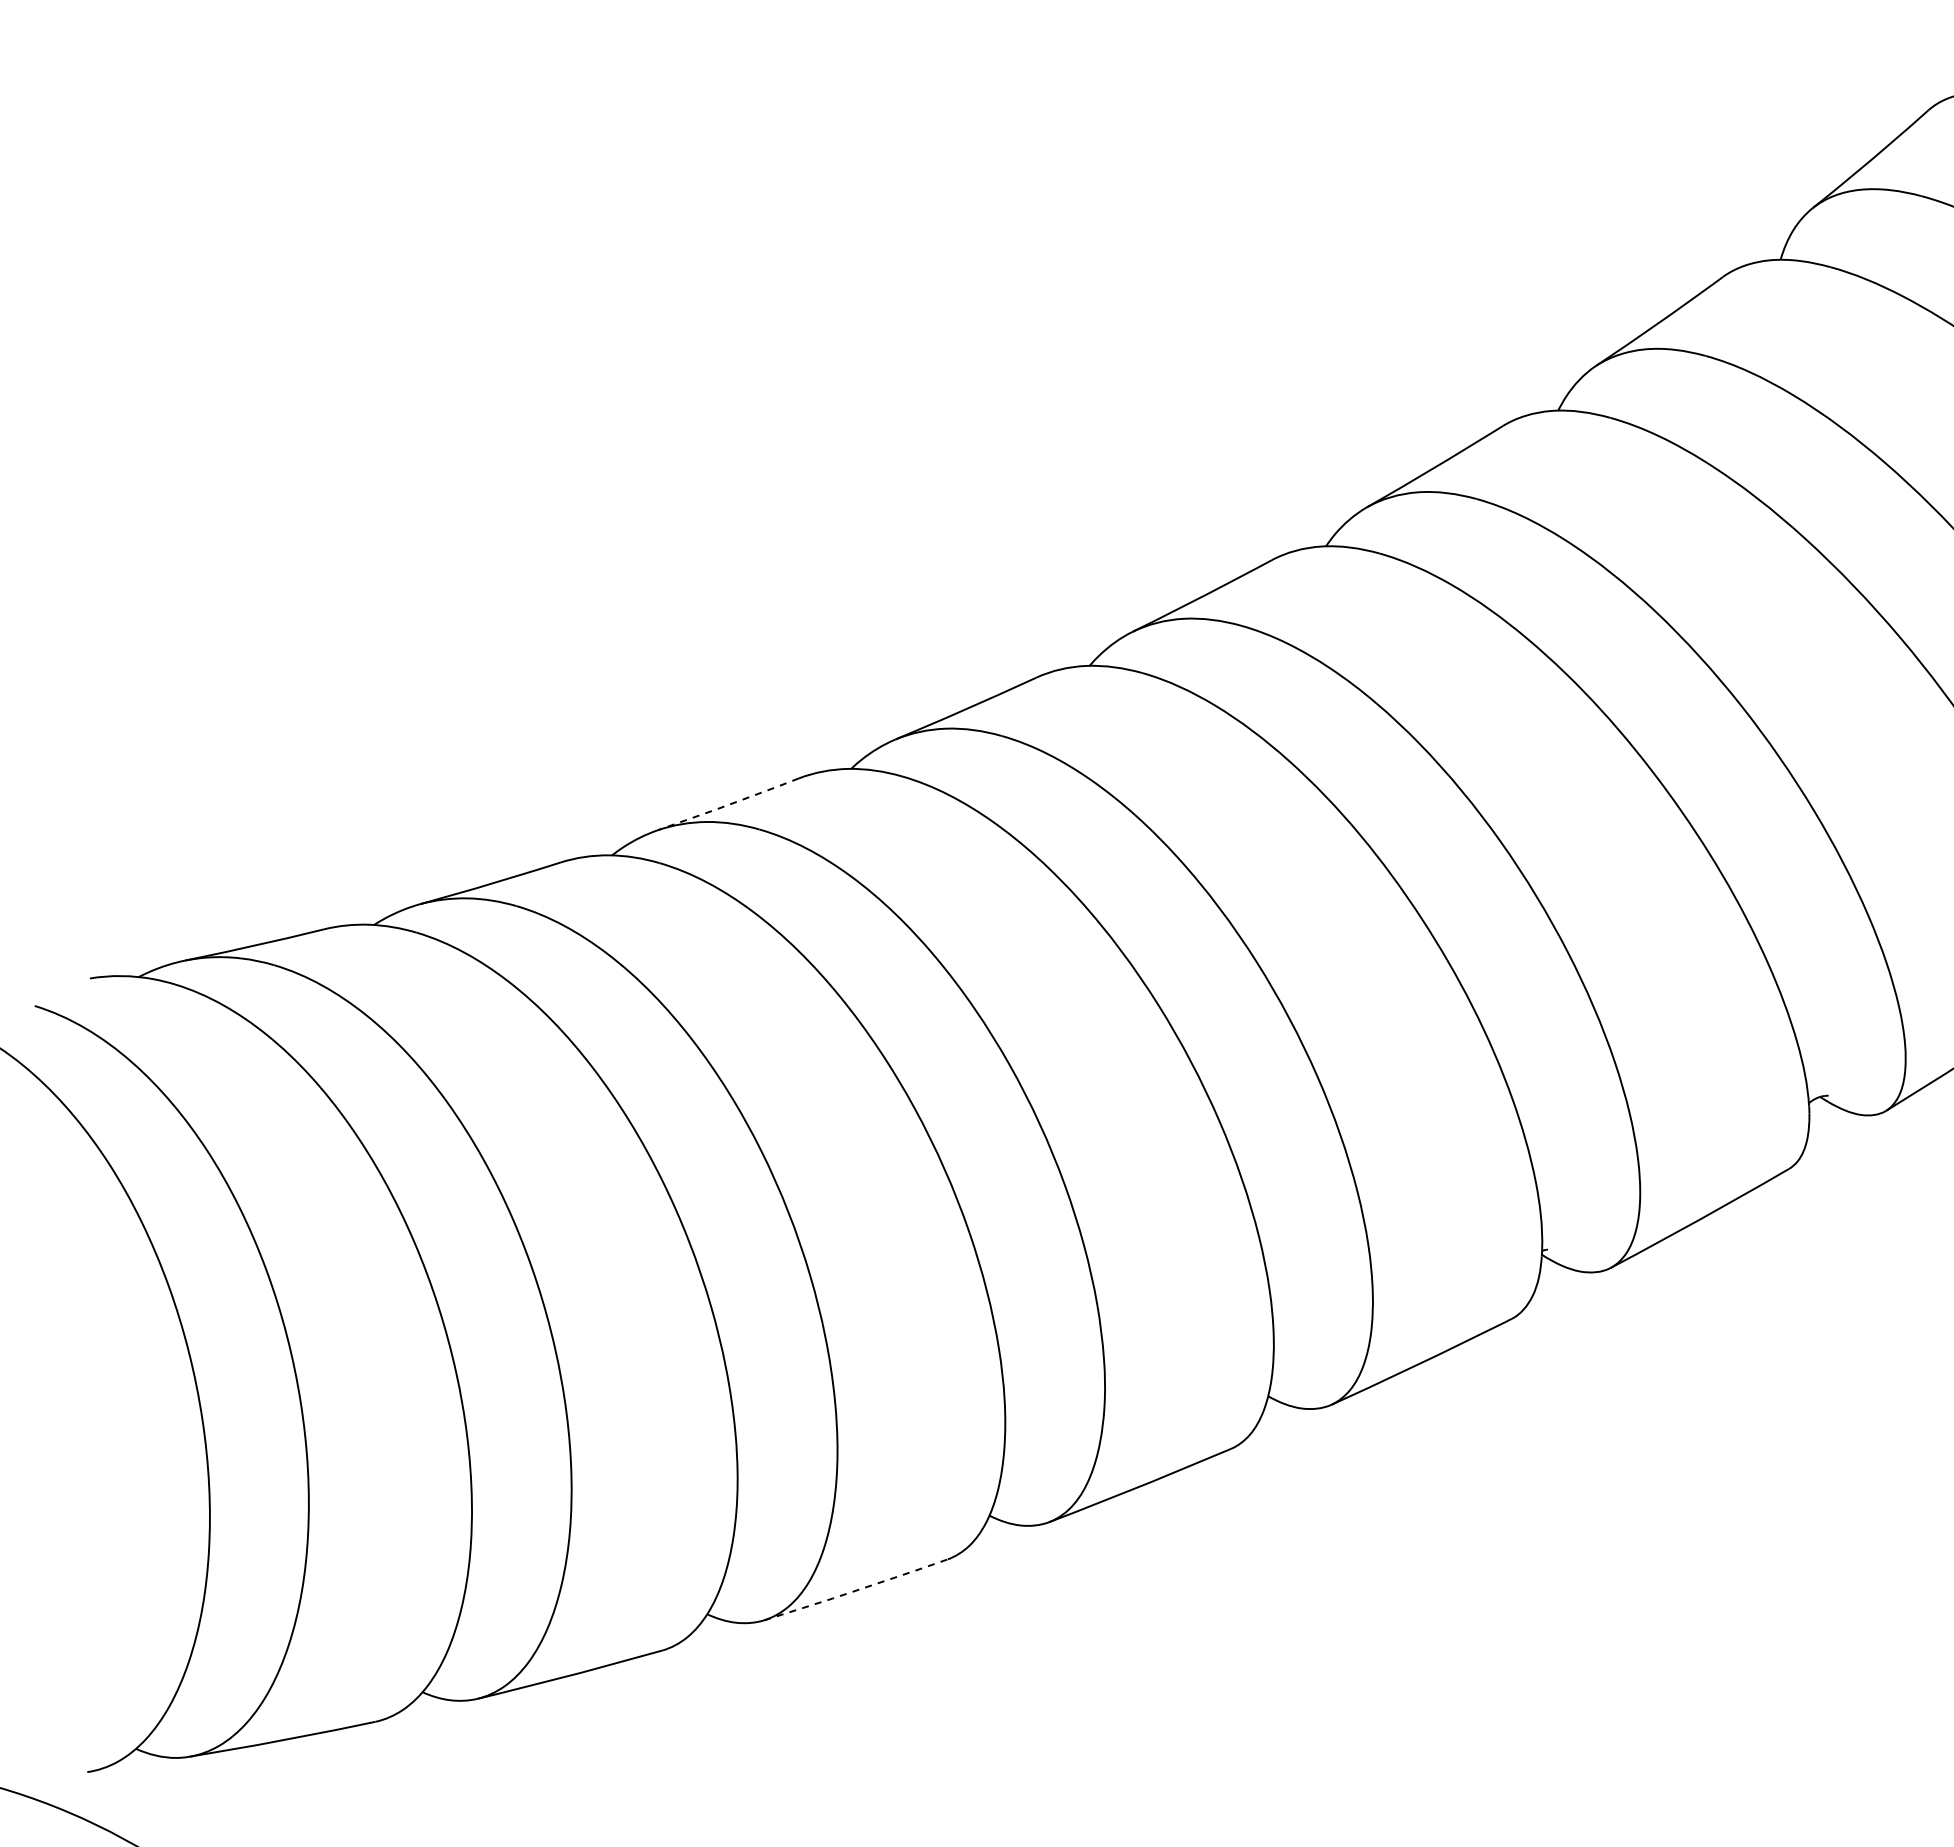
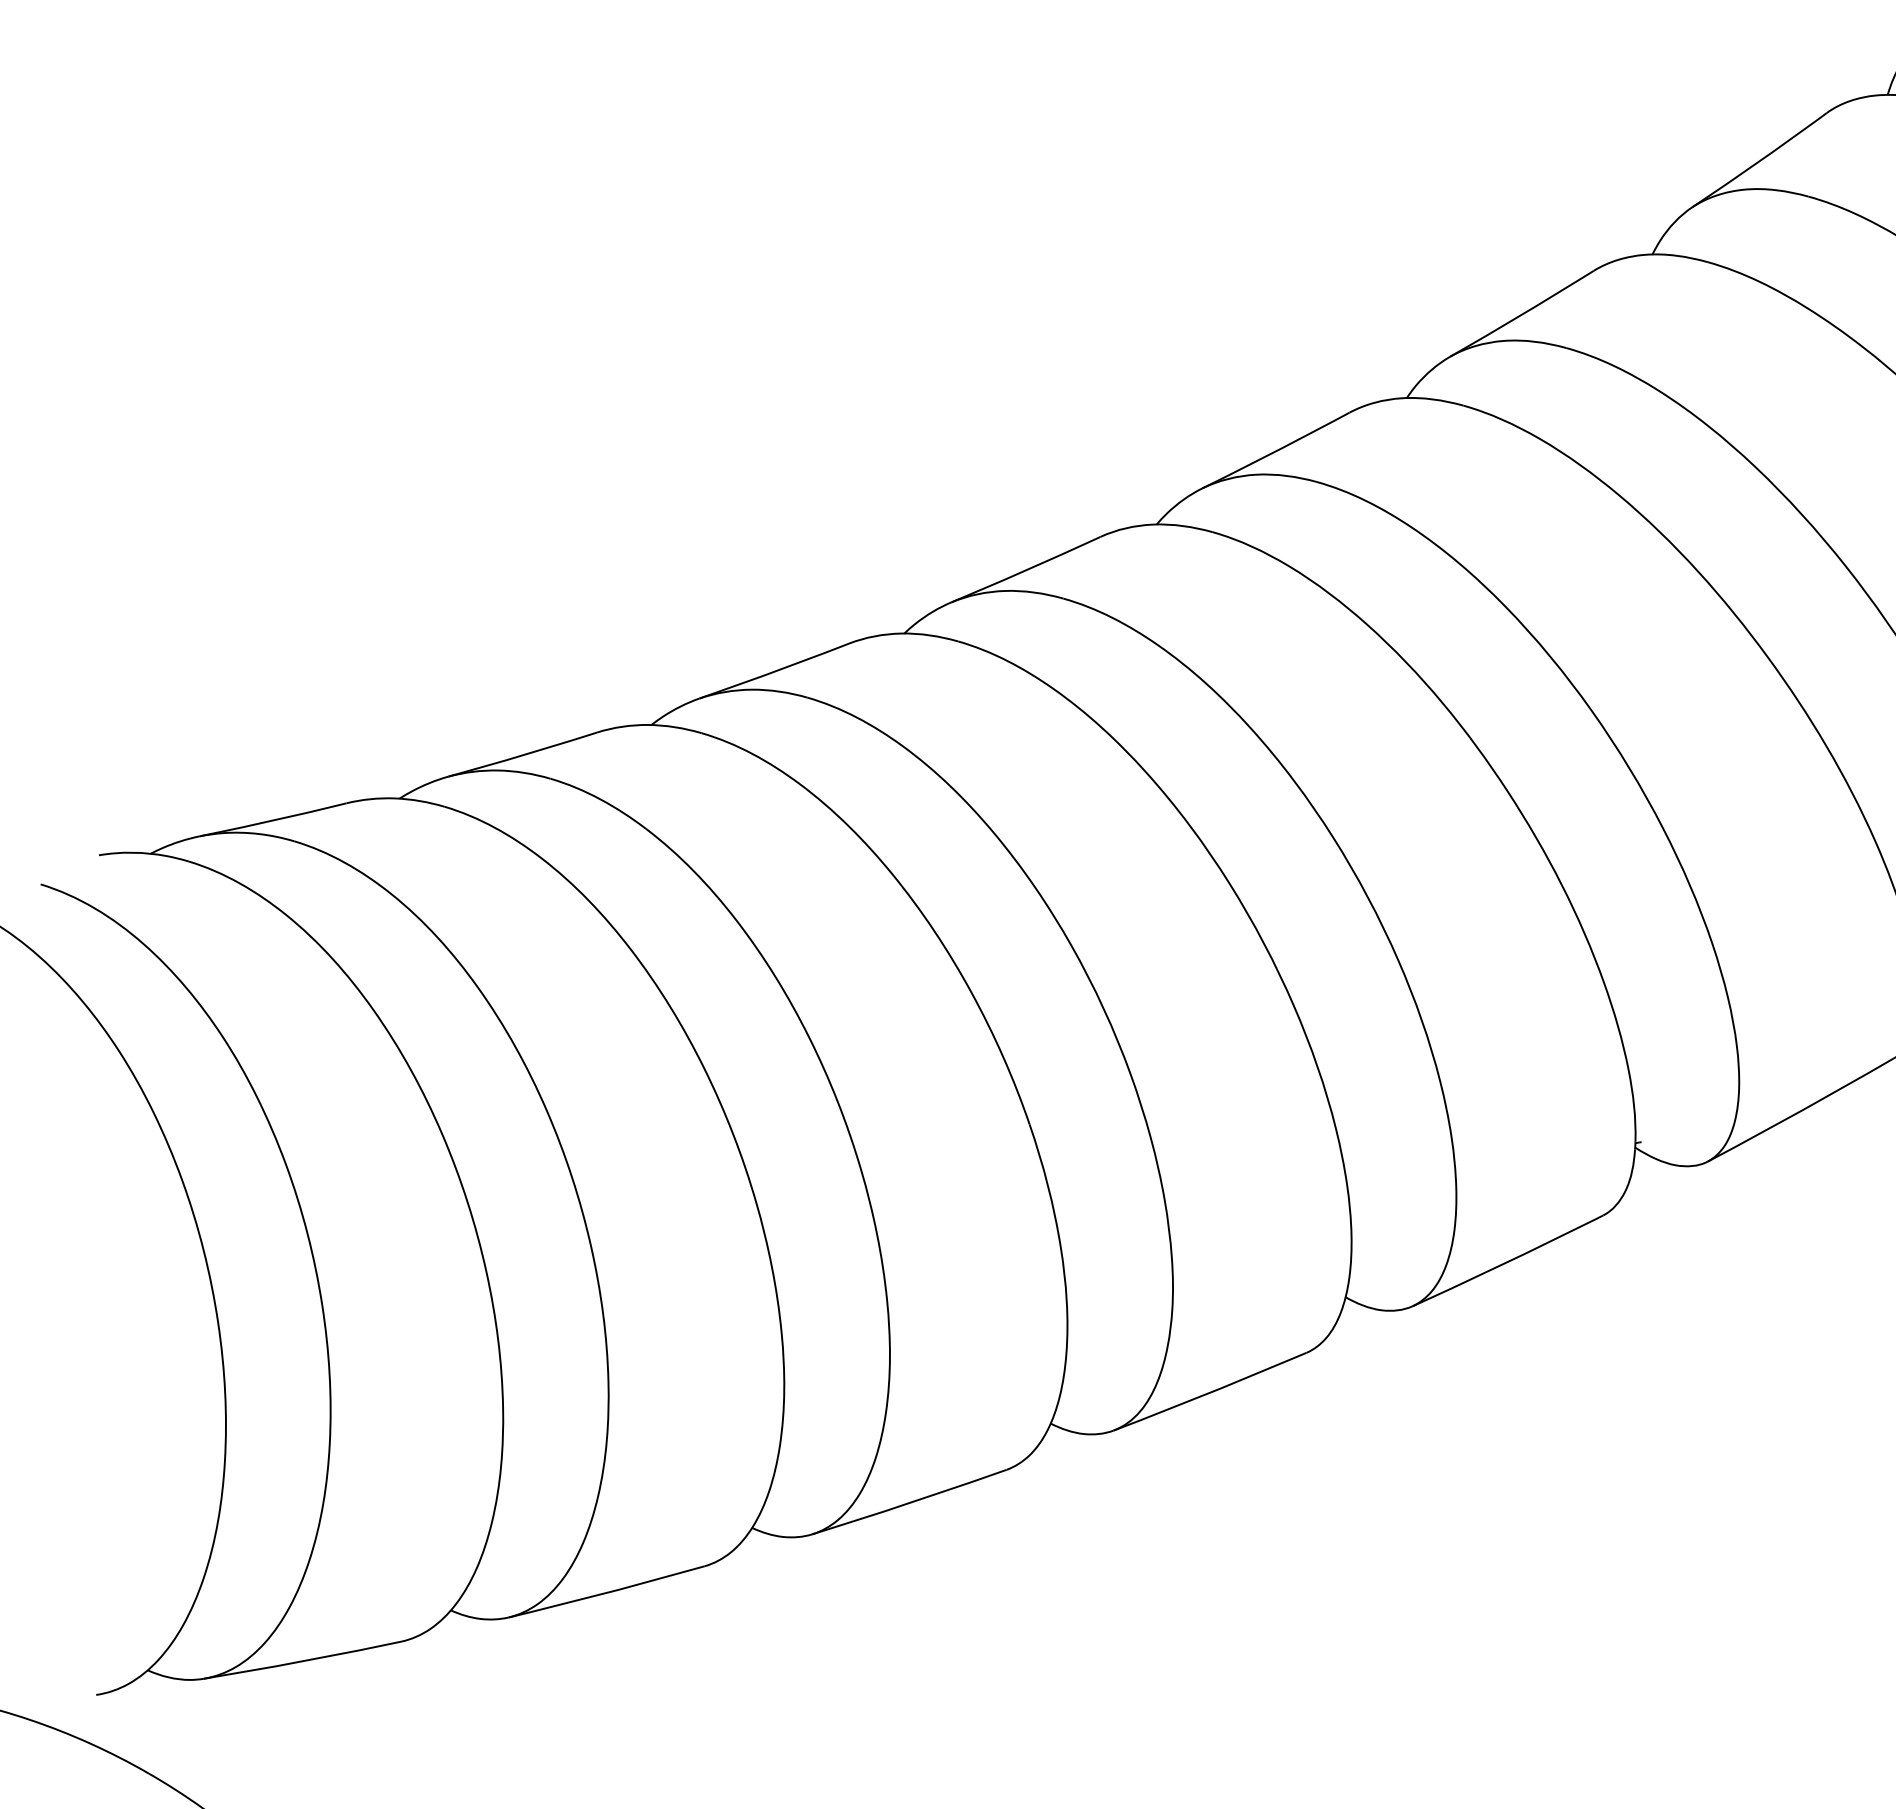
line: (728, 805) -> (774, 672), dashed -> solid
line: (856, 1590) -> (910, 1502), dashed -> solid

